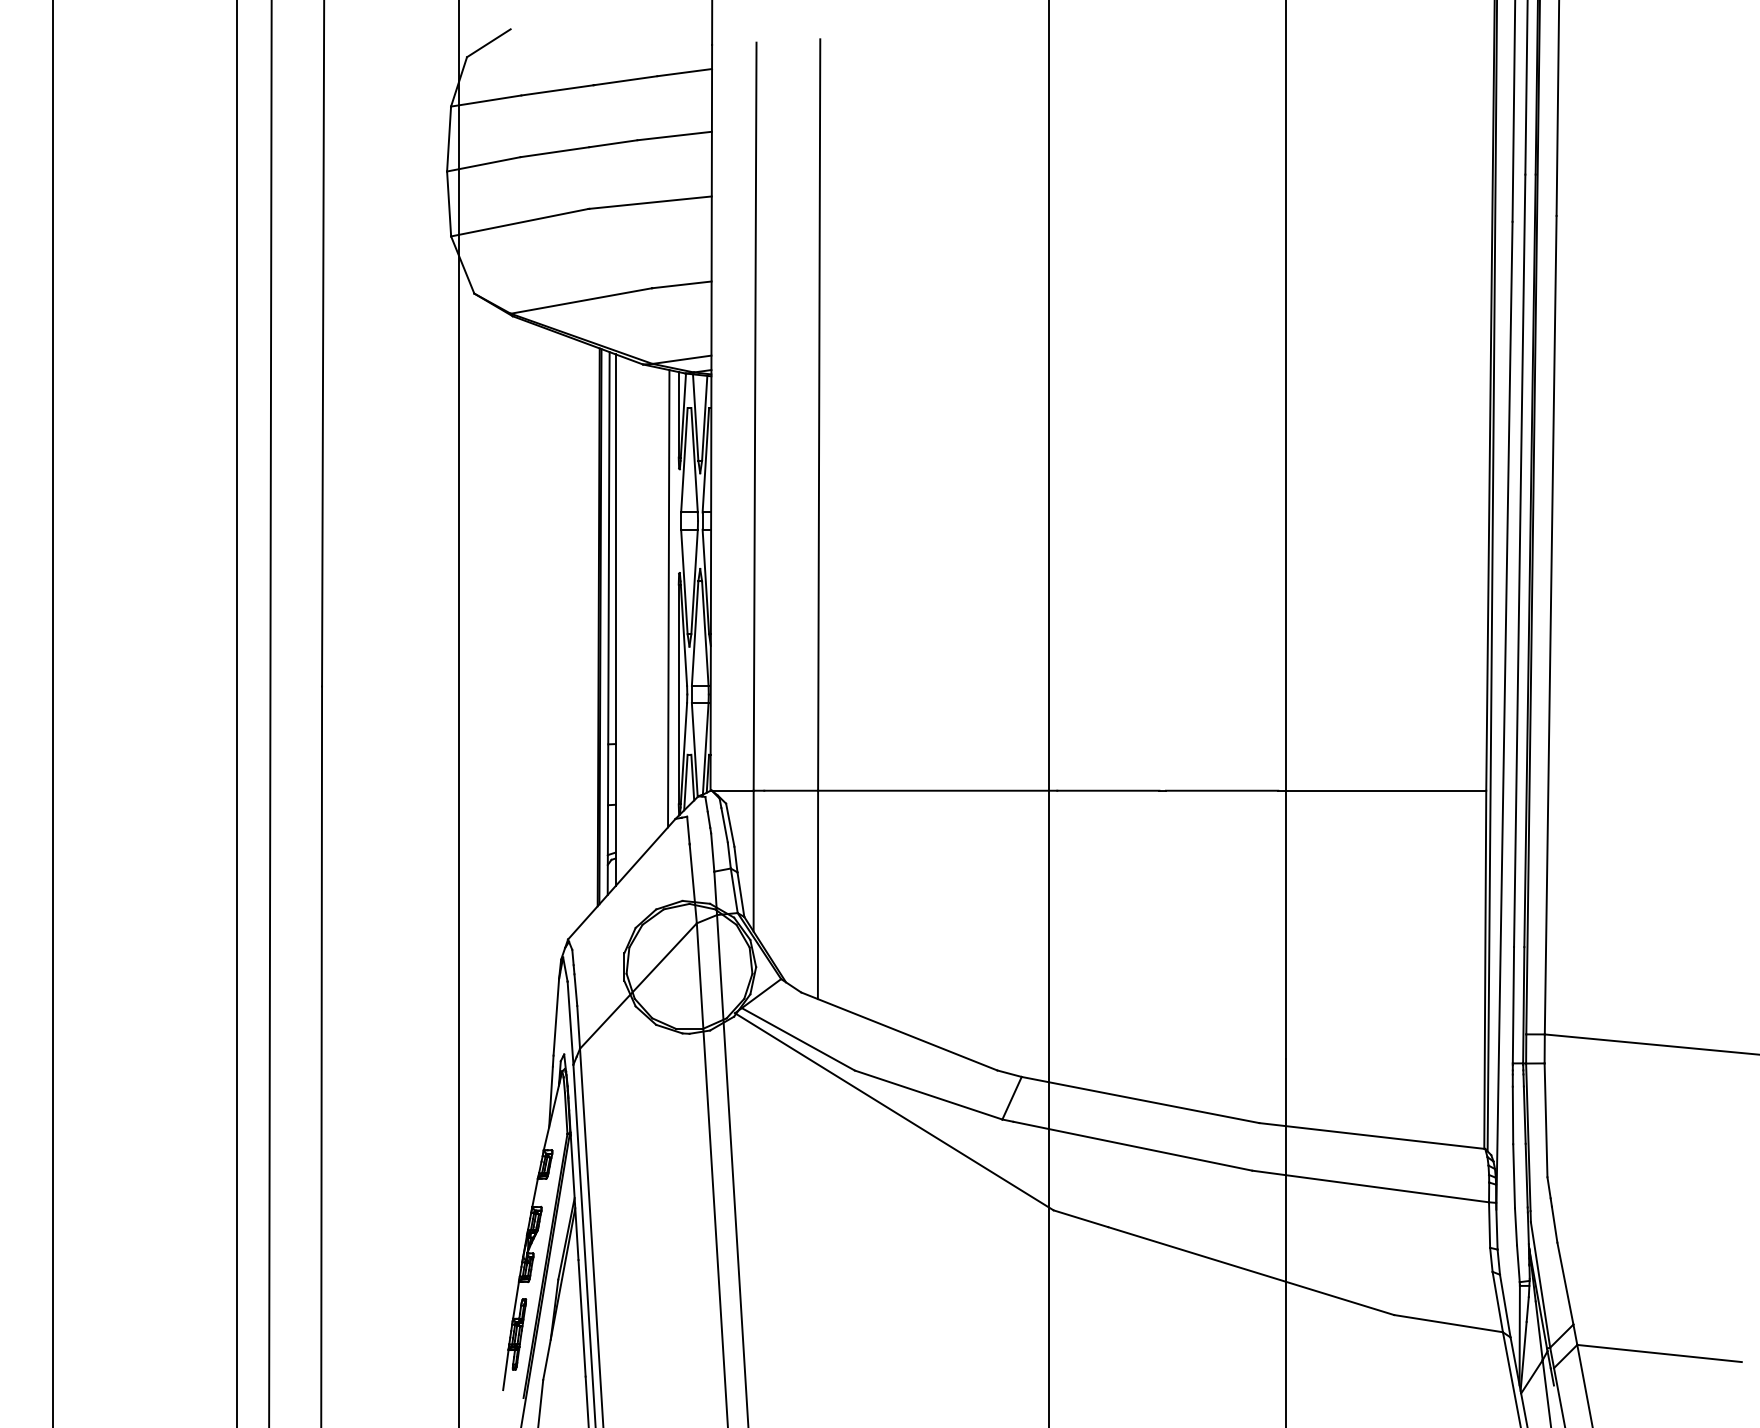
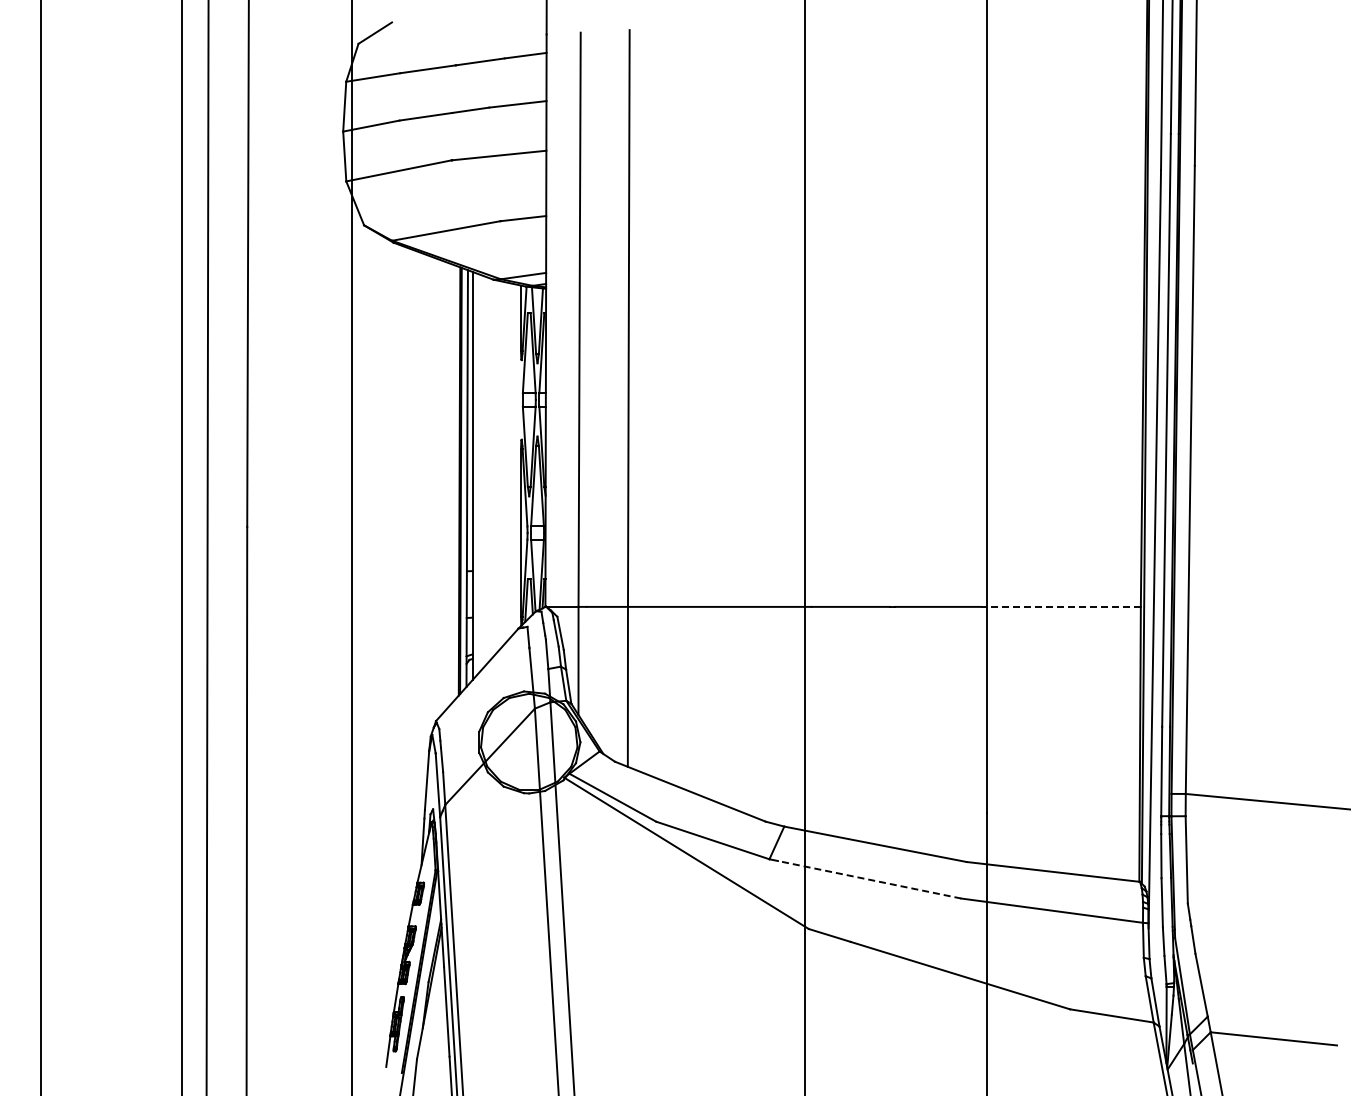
line: (667, 598) -> (512, 459), removed
line: (1382, 790) -> (1061, 606), solid -> dashed
line: (1132, 1145) -> (869, 879), solid -> dashed

